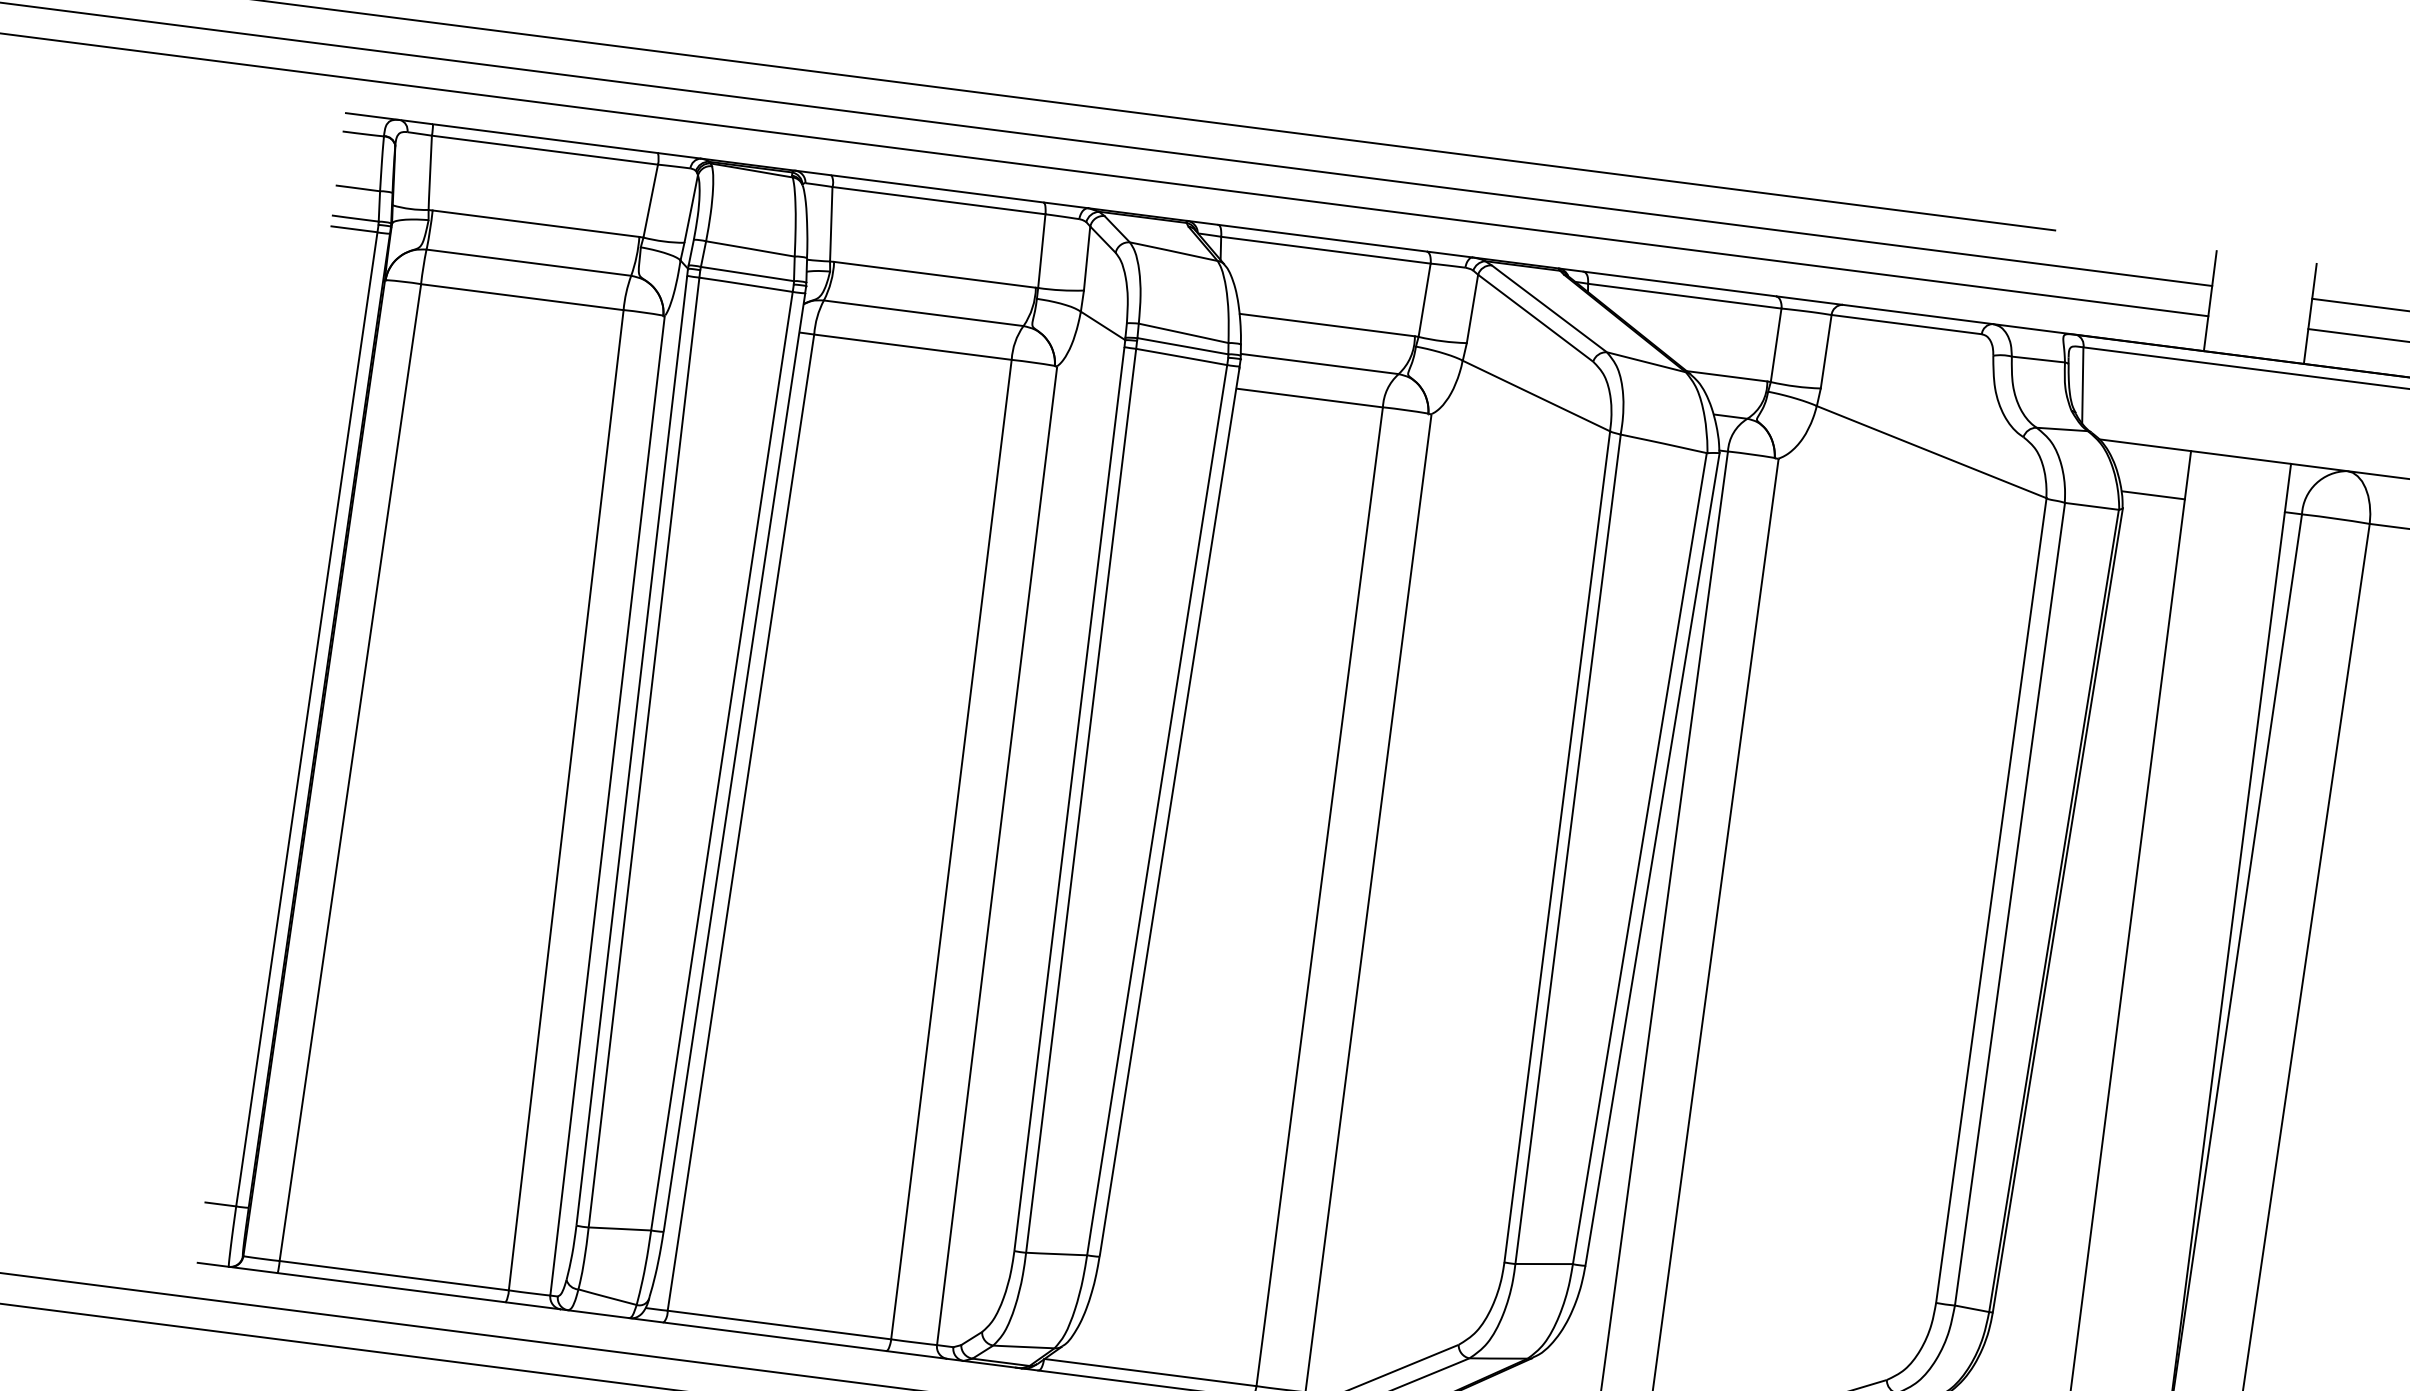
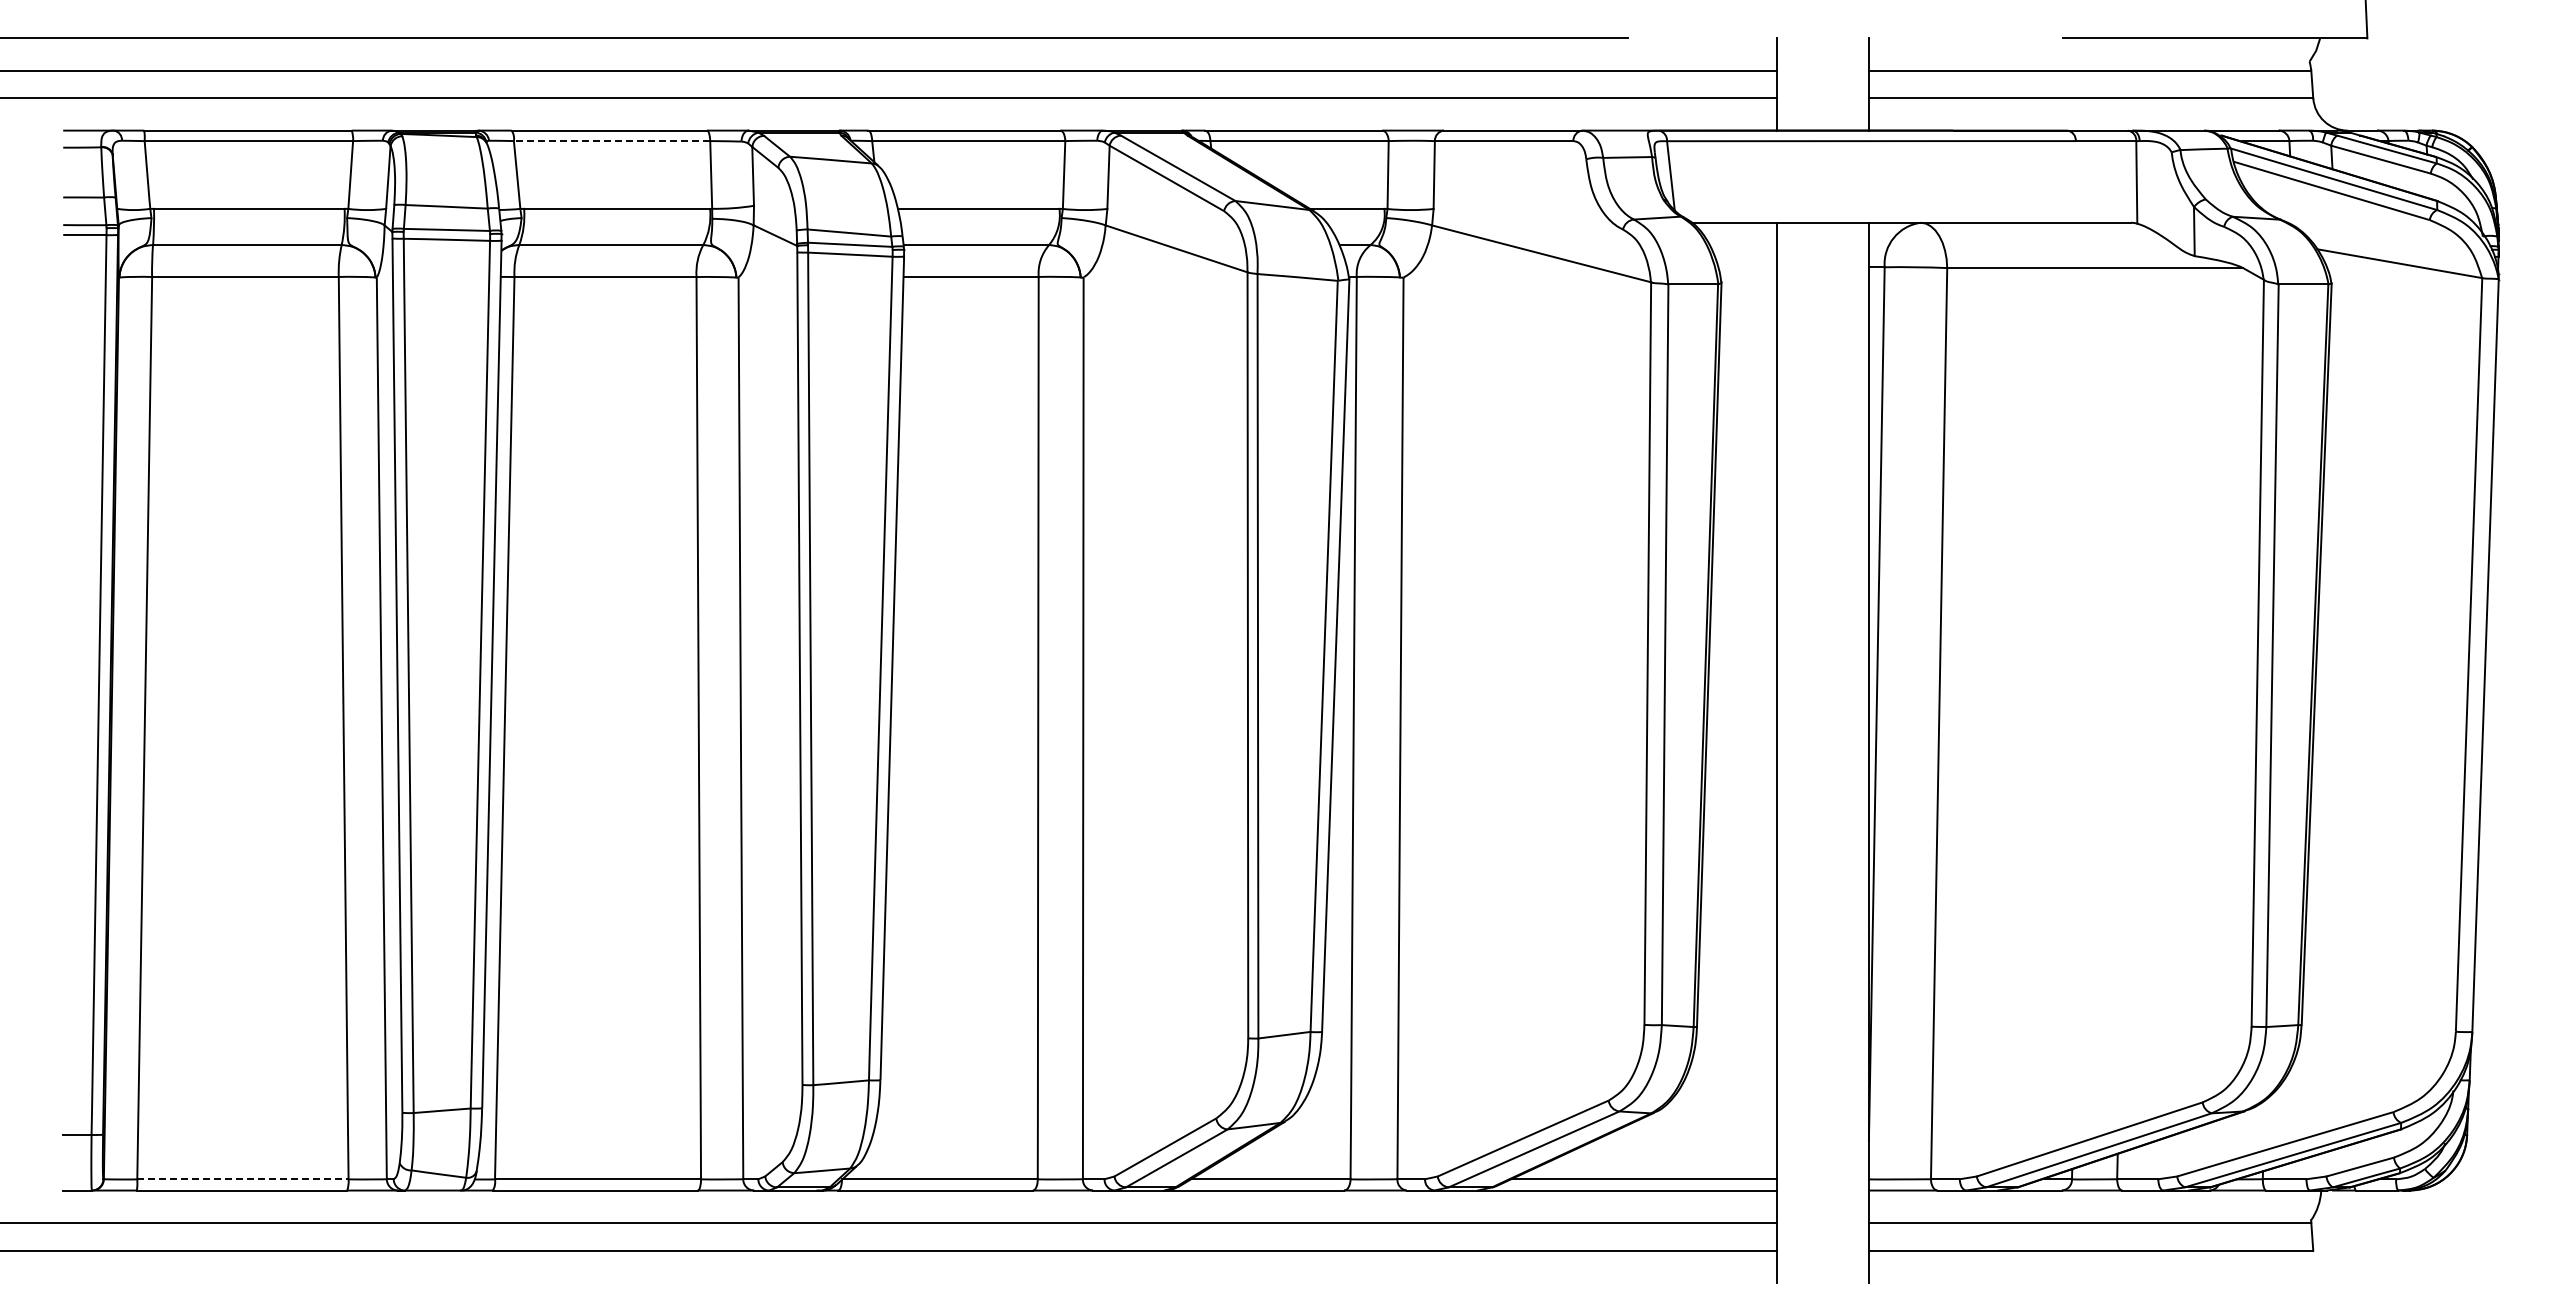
line: (938, 200) -> (611, 141), solid -> dashed
line: (2153, 495) -> (1747, 267), removed
line: (393, 1275) -> (242, 1179), solid -> dashed

